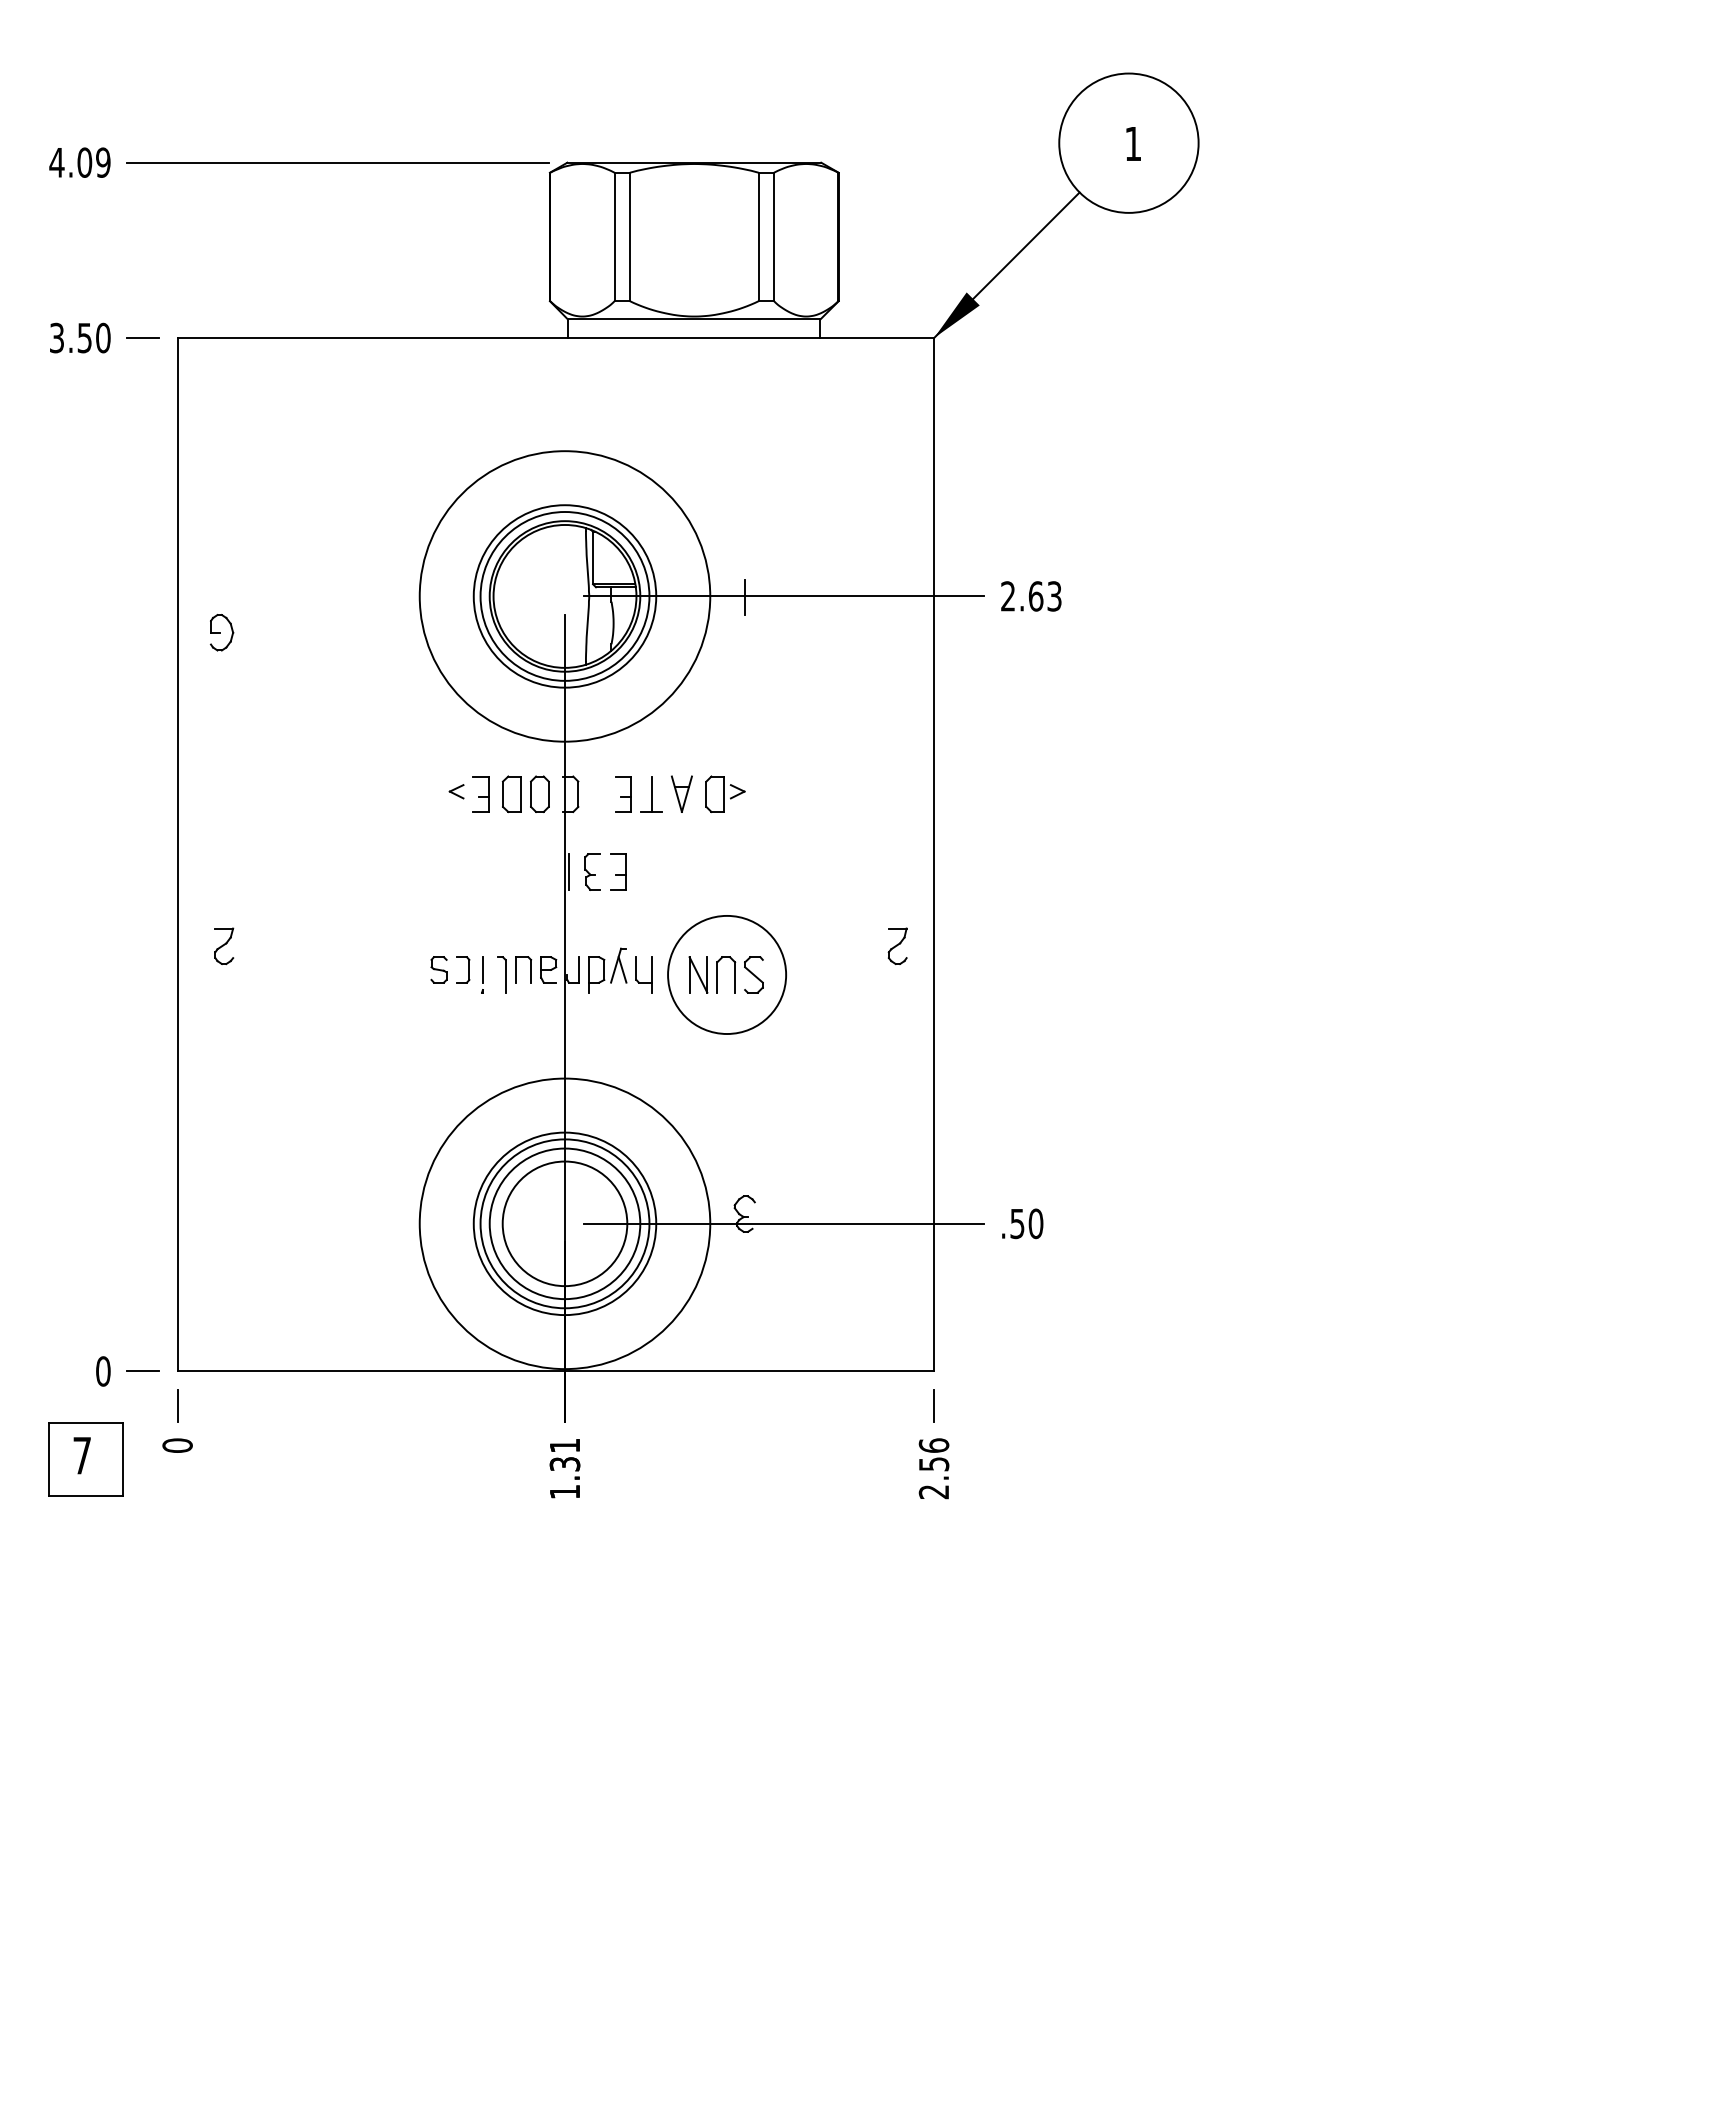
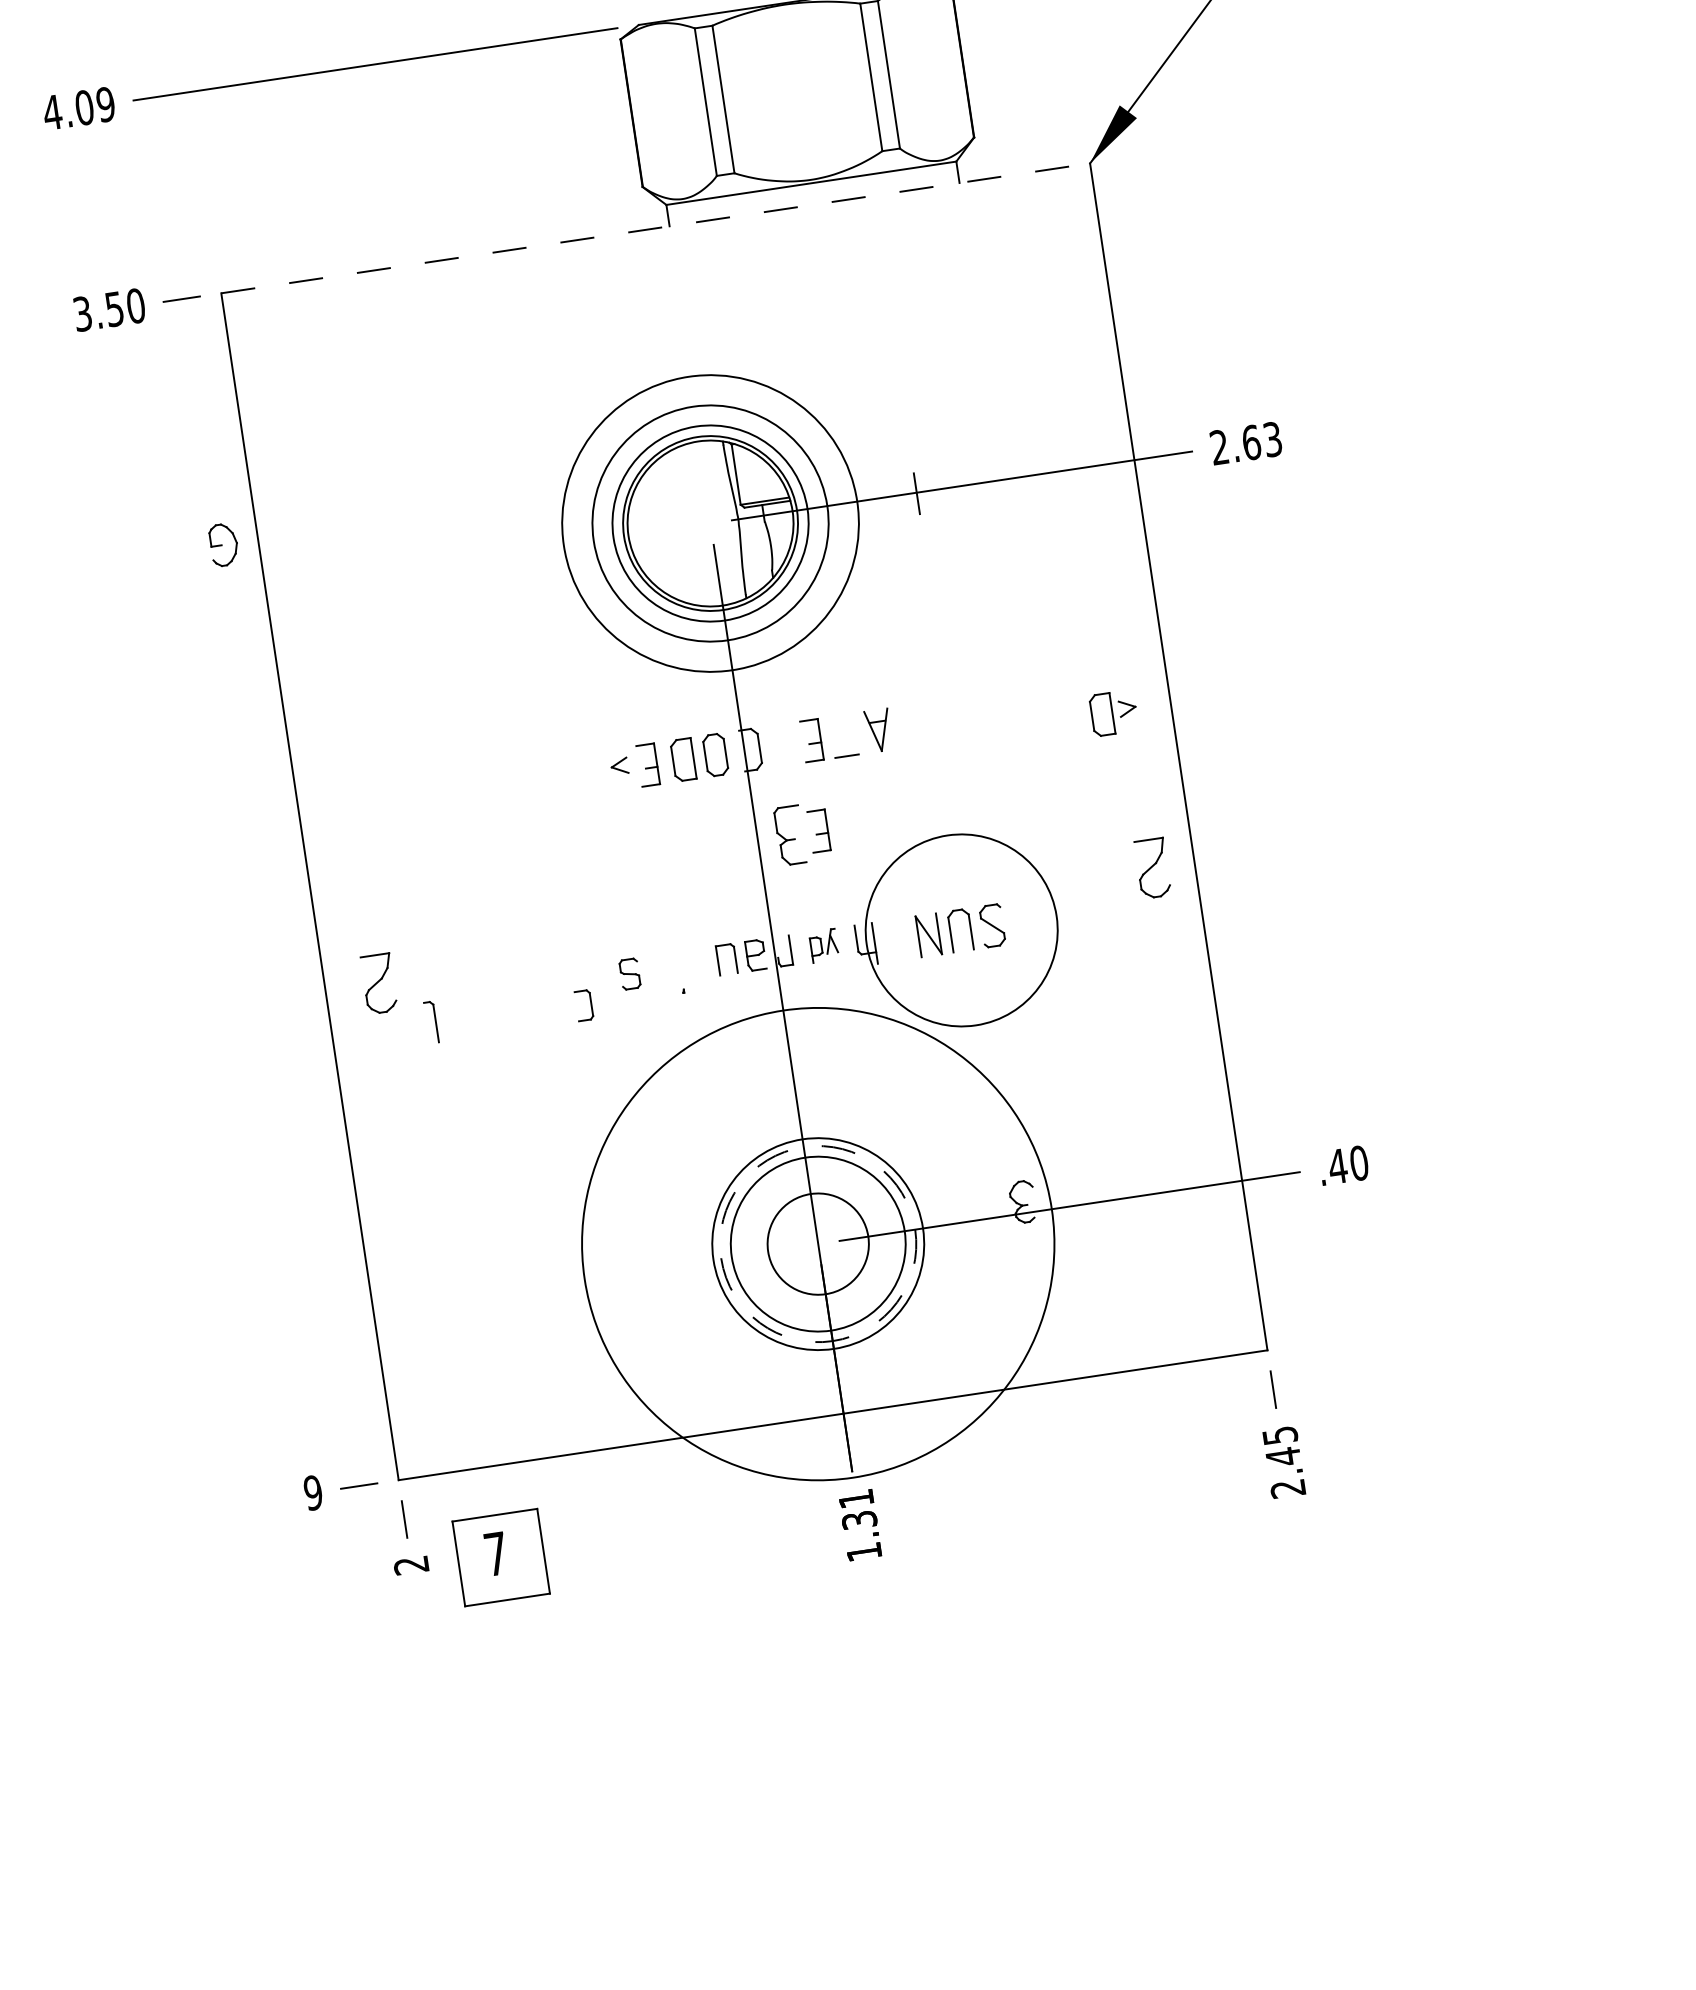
line: (556, 338) -> (656, 228), solid -> dashed
circle: (564, 596) -> (709, 523), size x0.7
circle: (564, 596) -> (709, 523), size x1.4
part: (222, 632) -> (224, 544), moved
line: (651, 793) -> (843, 735), removed
part: (725, 793) -> (1113, 712), moved
line: (568, 871) -> (761, 838), removed
part: (592, 871) -> (789, 834), size x1.4
part: (897, 945) -> (1152, 867), size x1.4
part: (224, 946) -> (379, 984), size x1.4
part: (463, 969) -> (584, 1005), moved
line: (482, 969) -> (679, 966), removed
part: (607, 970) -> (823, 945), size x0.6
part: (501, 974) -> (431, 1022), moved
circle: (727, 974) -> (962, 929), size x1.4
circle: (564, 1223) -> (817, 1243), size x0.7
circle: (564, 1223) -> (817, 1243), size x1.4
circle: (564, 1223) -> (817, 1243), solid -> dashed
text: (1017, 1224) -> (1338, 1167), .50 -> .40
text: (103, 1371) -> (313, 1492), 0 -> 9
text: (177, 1445) -> (411, 1565), 0 -> 2
text: (933, 1454) -> (1281, 1445), 2.56 -> 2.45
part: (85, 1459) -> (500, 1557), moved

